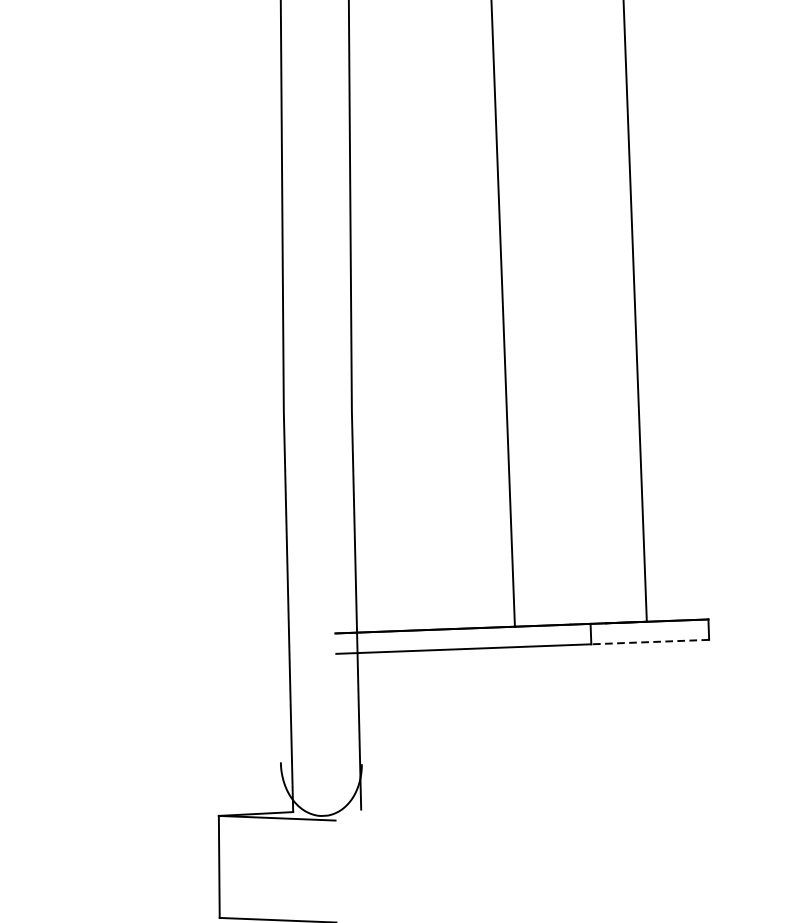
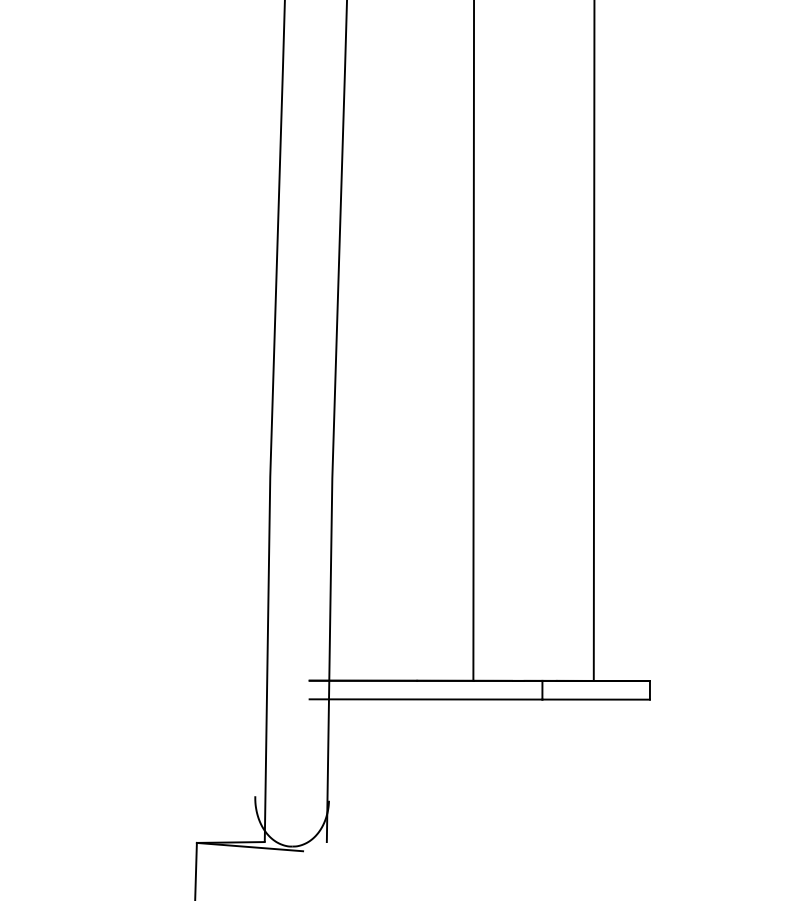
line: (650, 641) -> (596, 699), dashed -> solid

